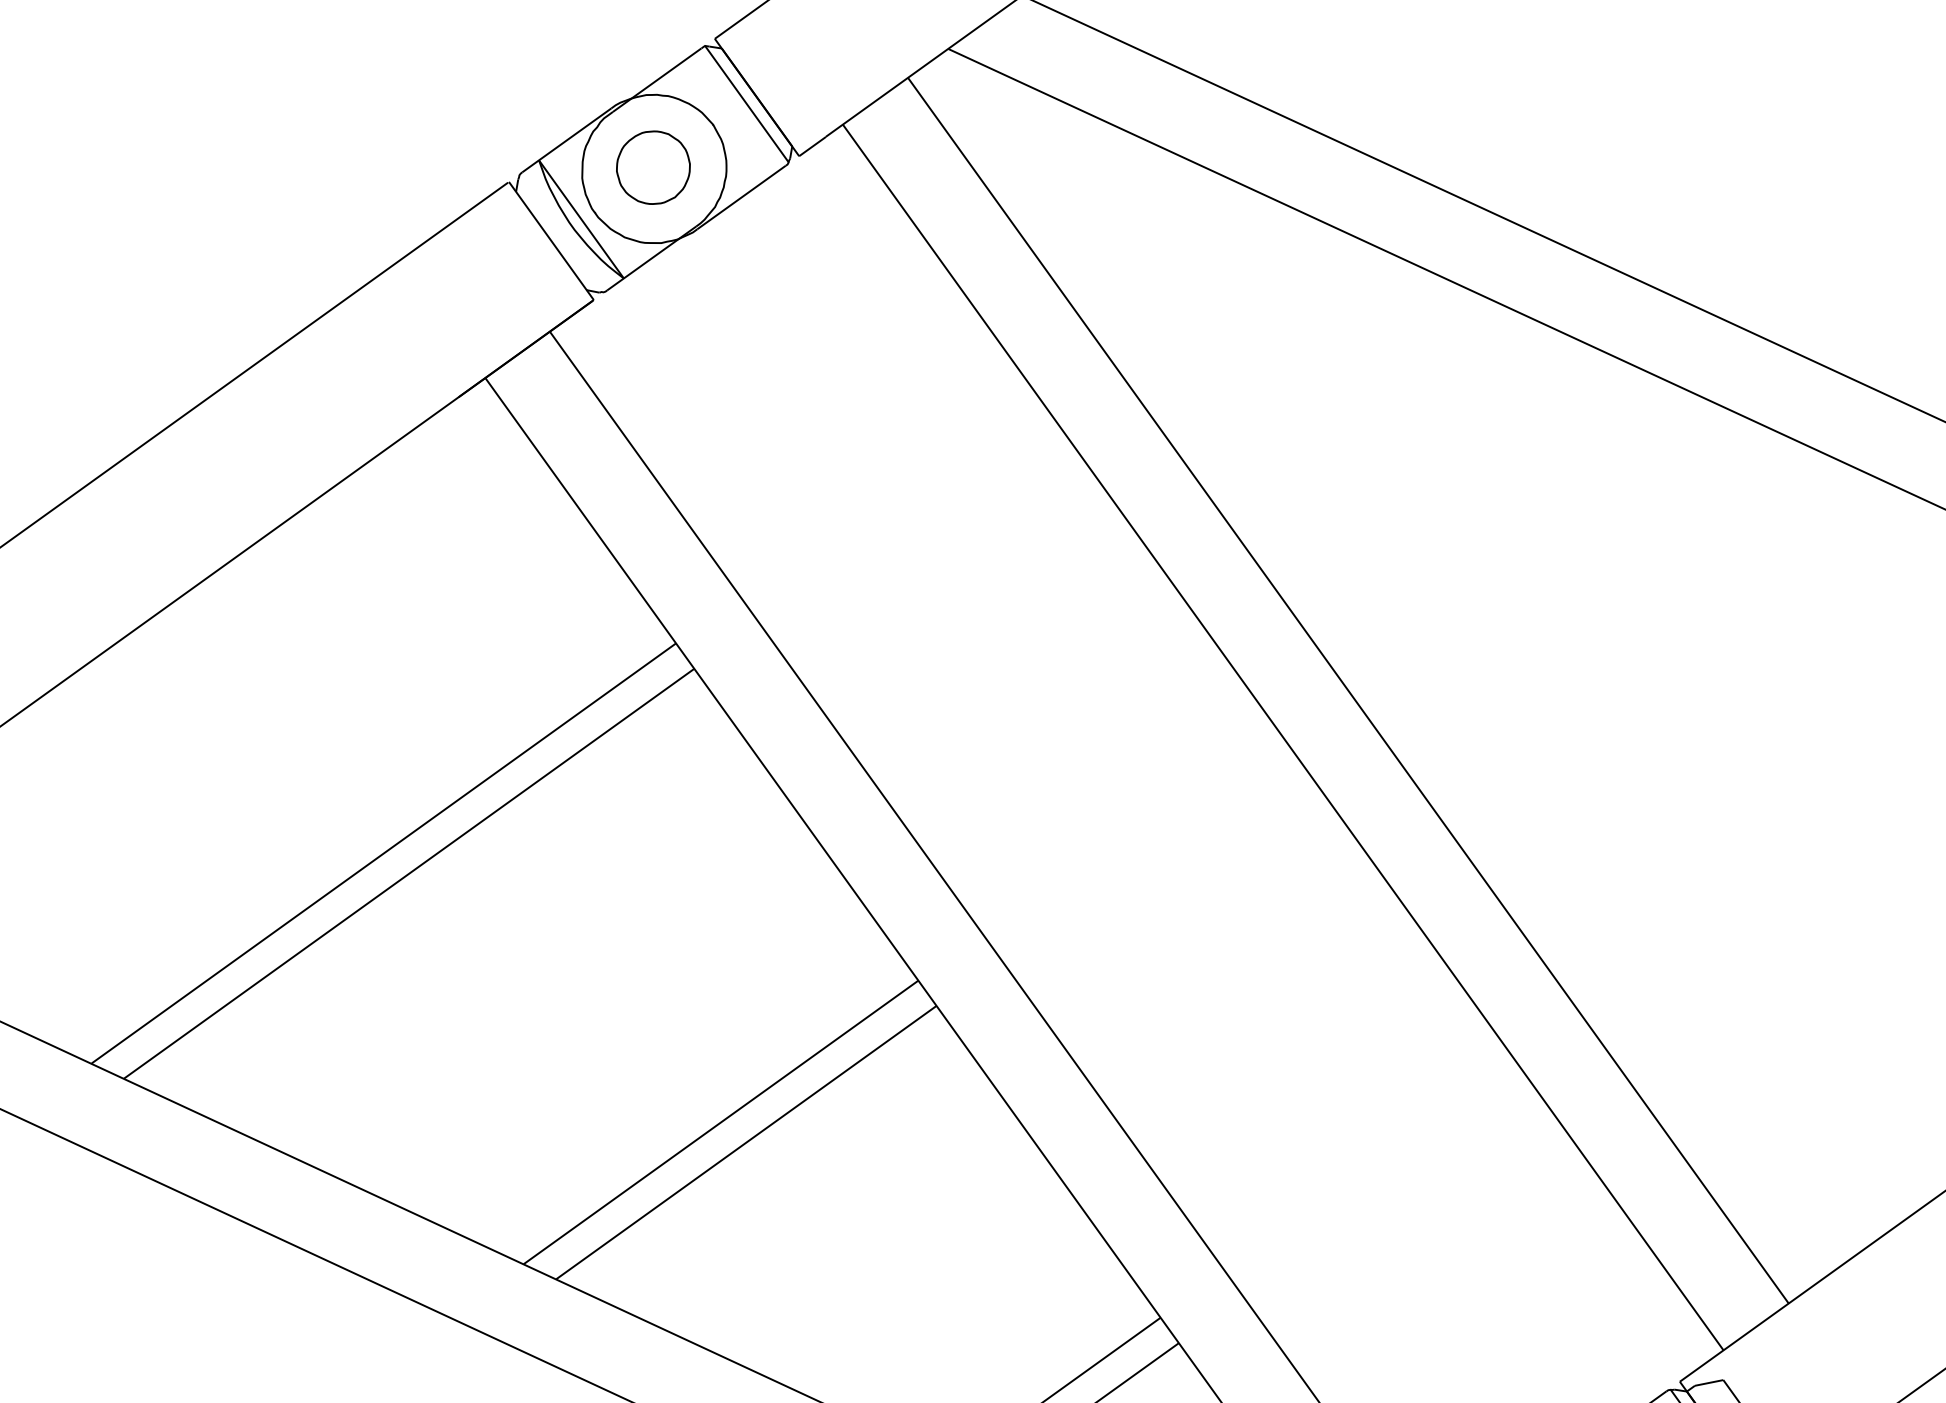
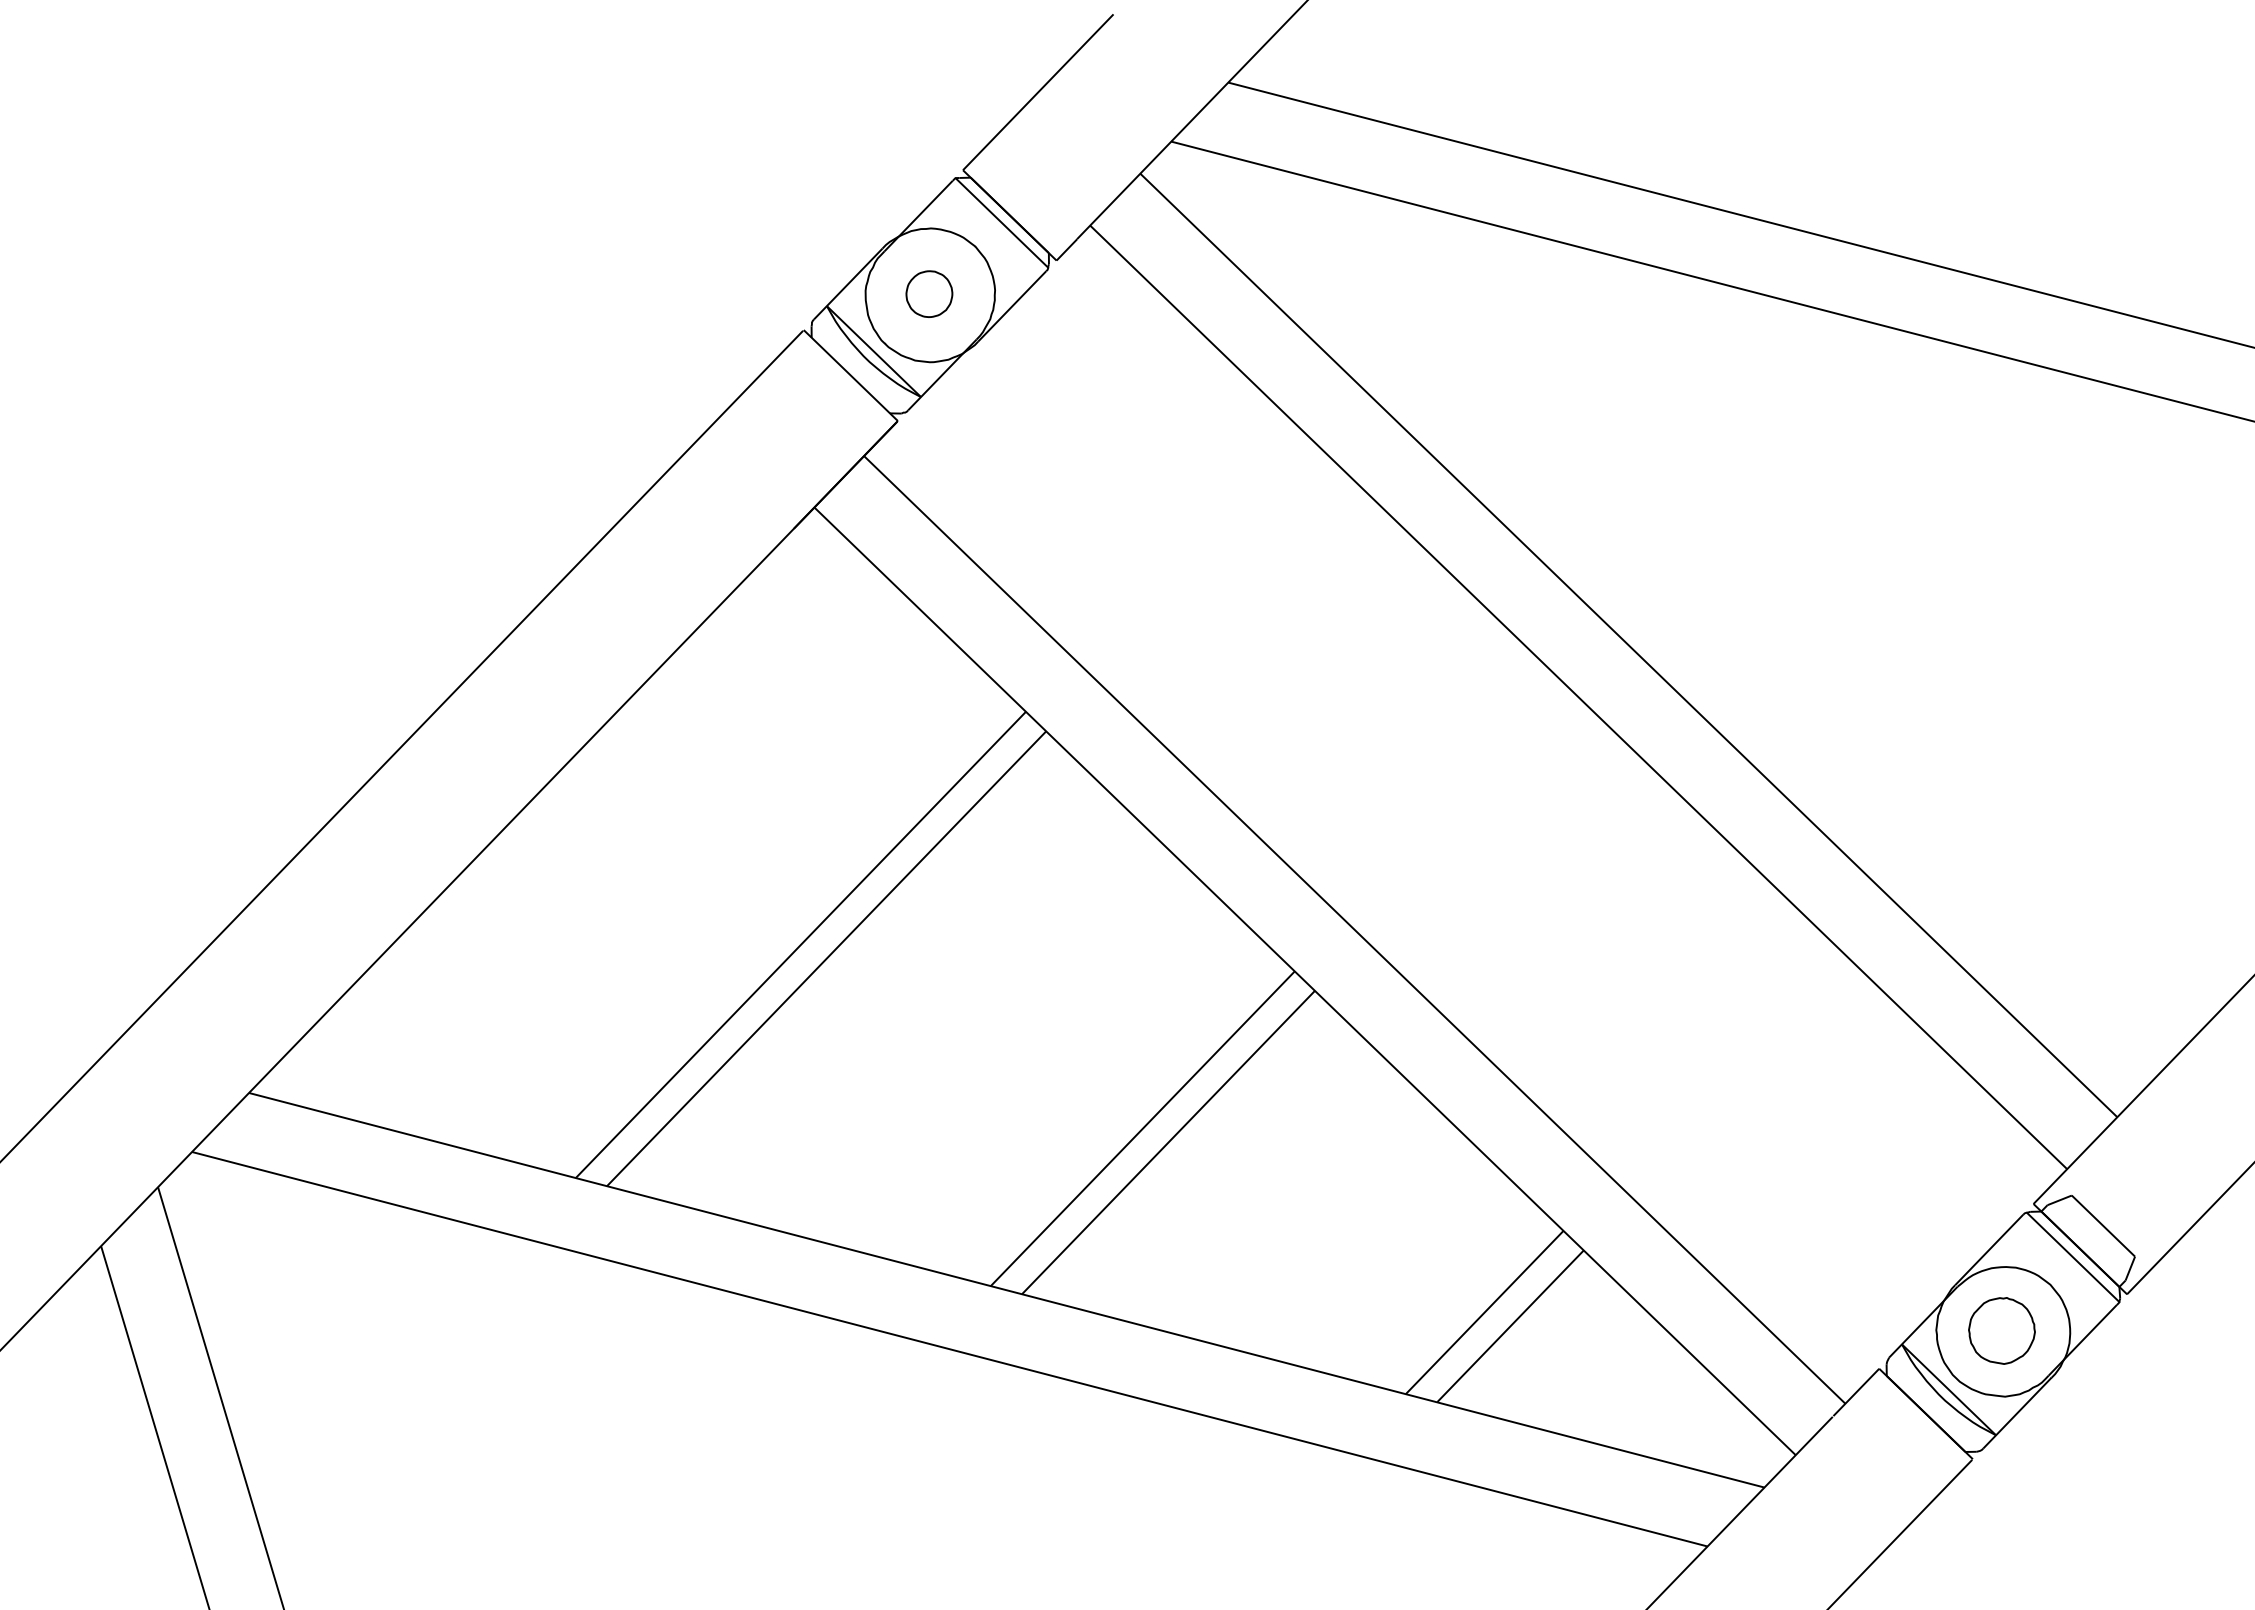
part: (653, 166) -> (929, 293), size x0.7

